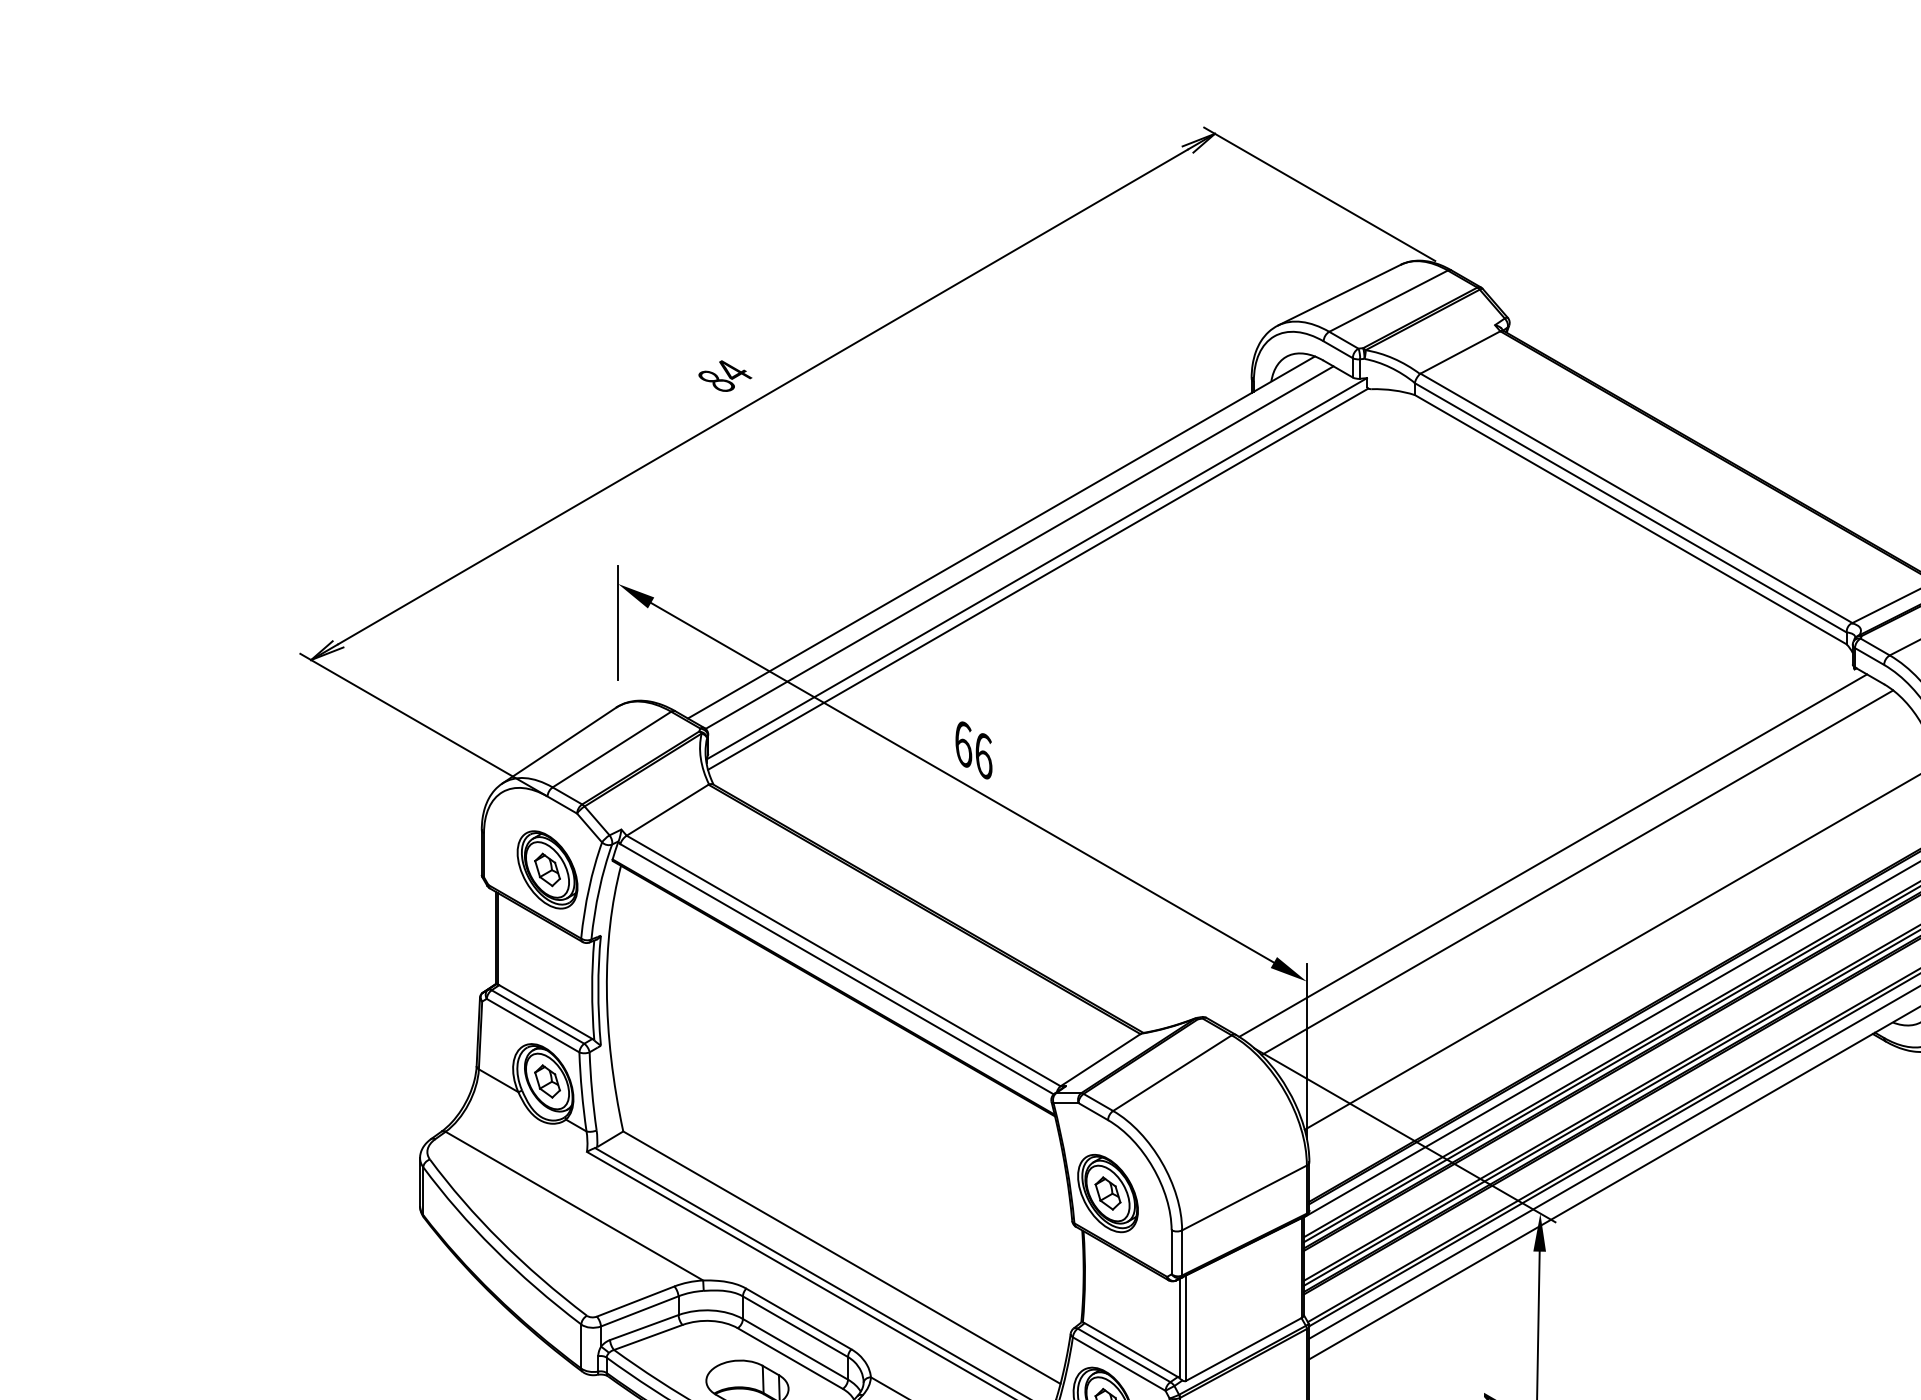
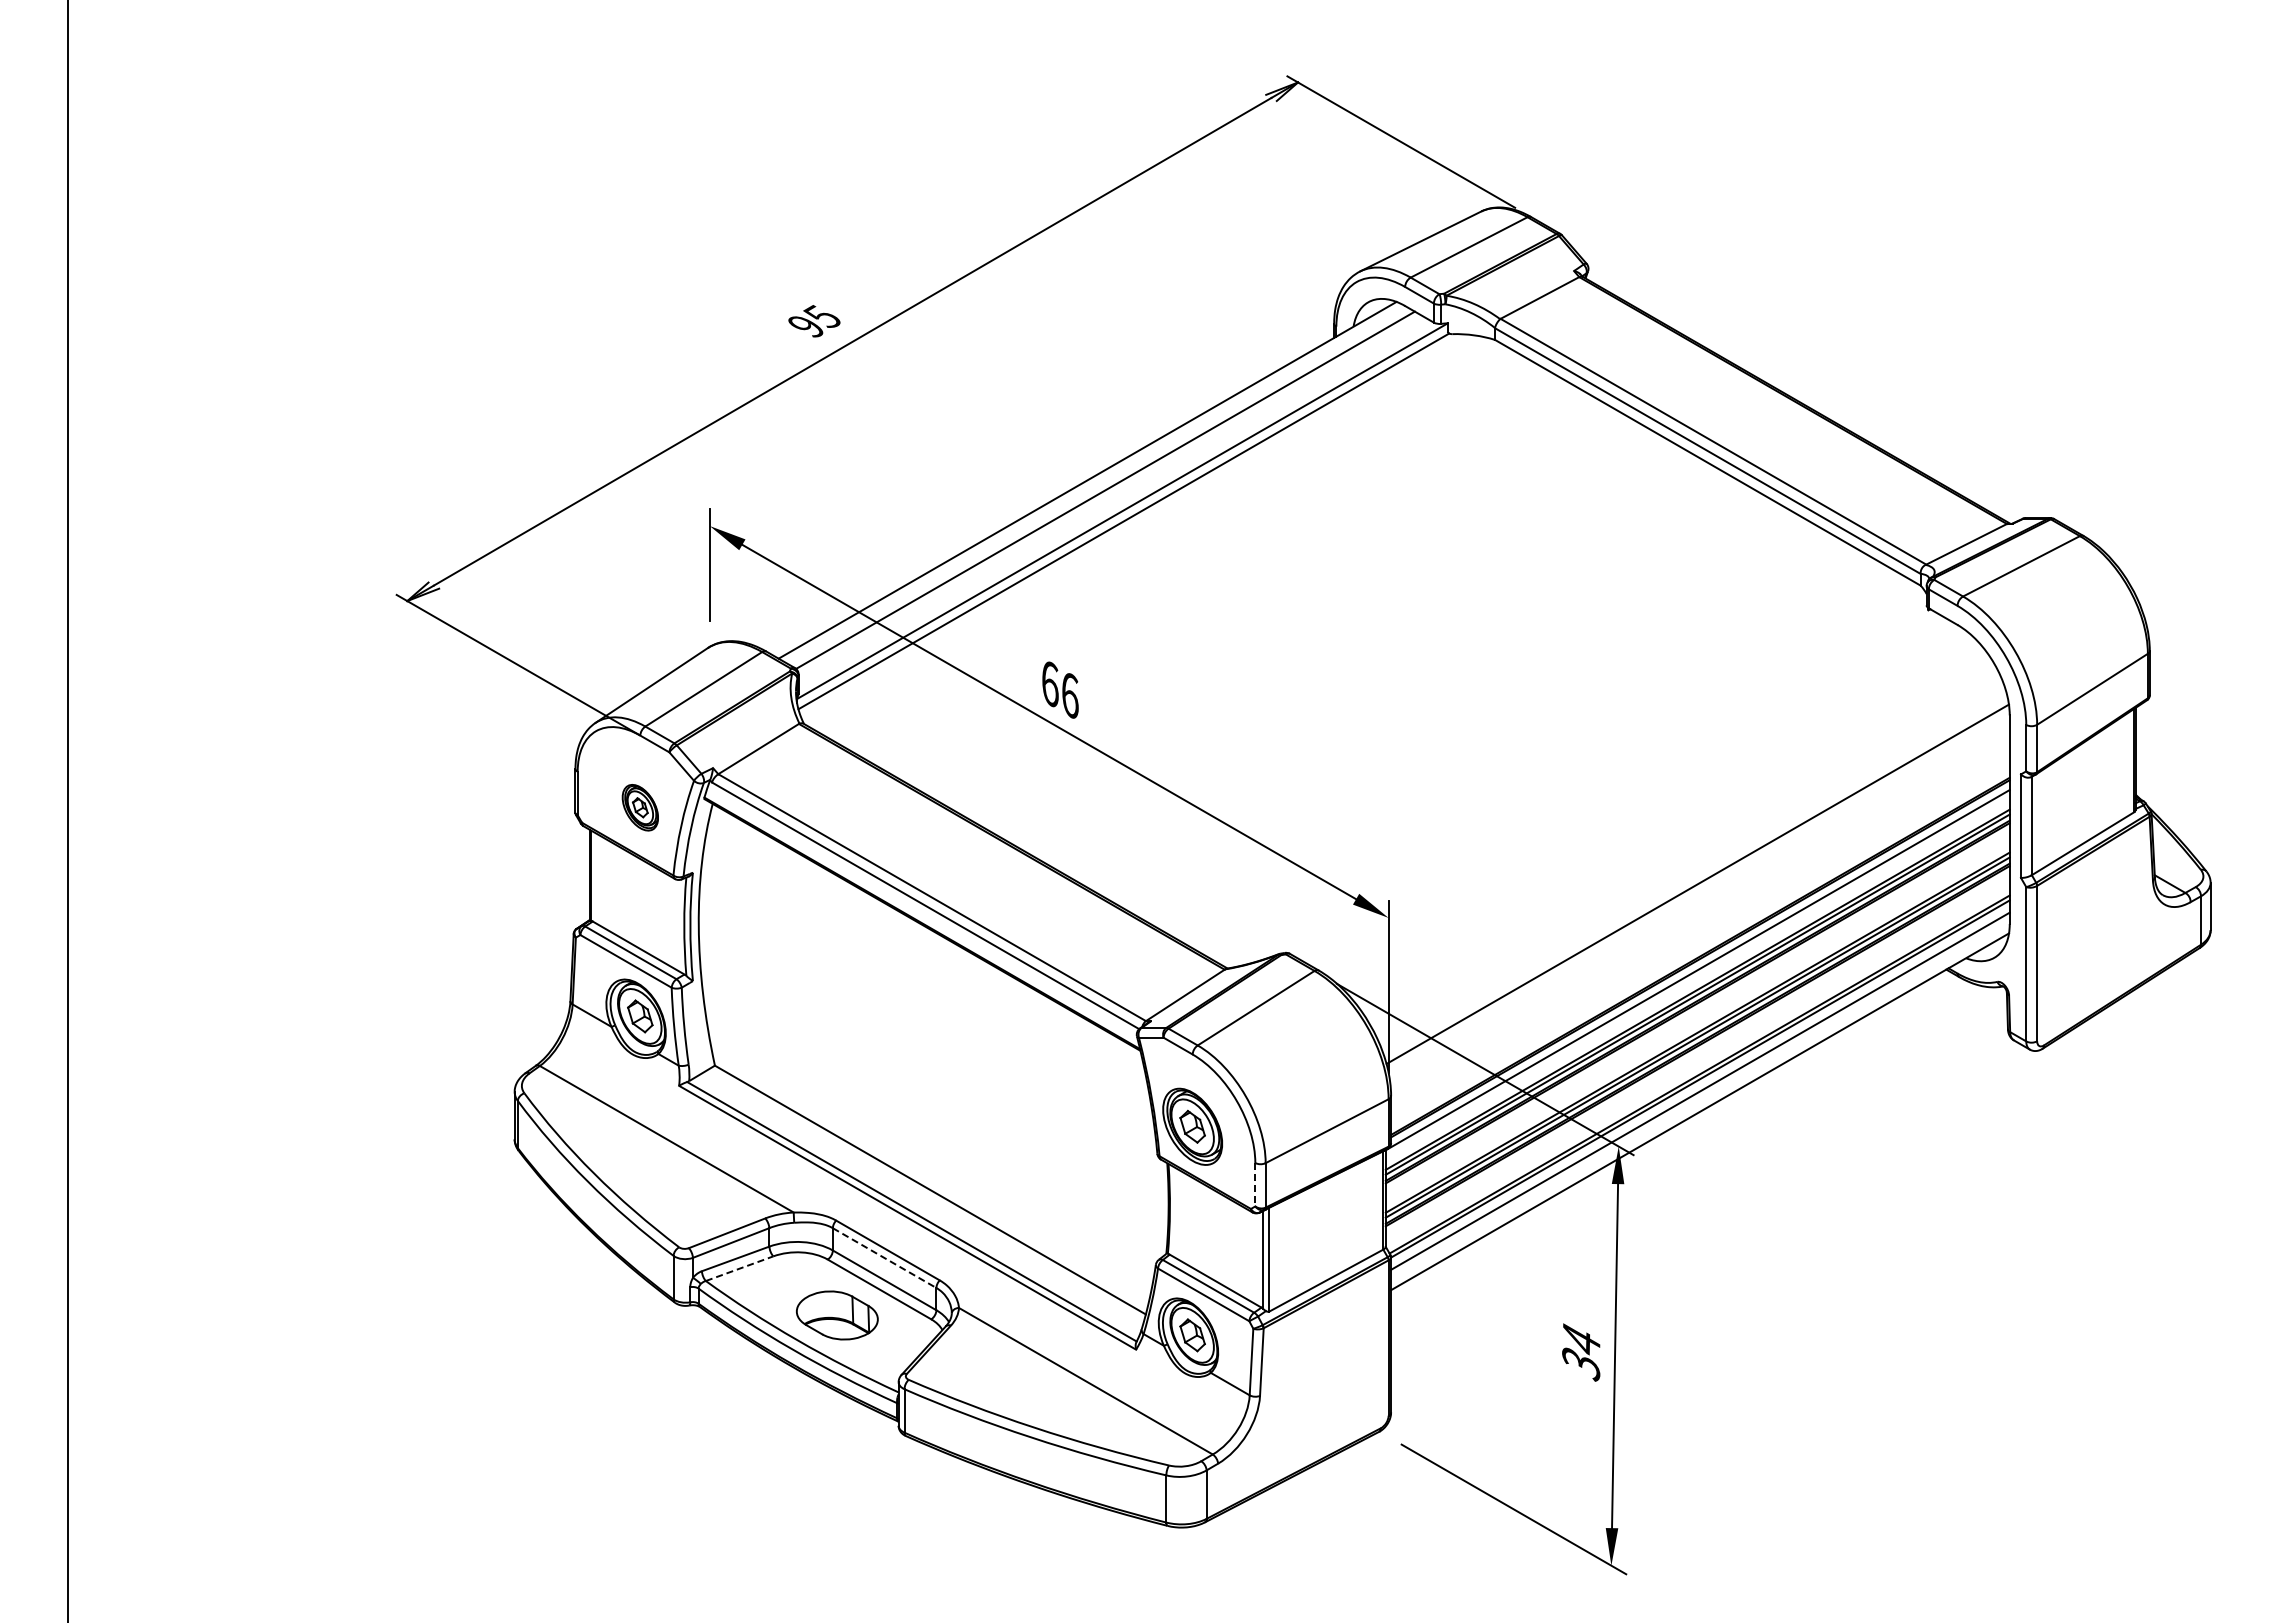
text: (725, 376) -> (815, 321), 84 -> 95
line: (1553, 855) -> (1631, 793), removed
part: (547, 869) -> (640, 807), size x0.6
line: (1577, 872) -> (1655, 810), removed
line: (1171, 1252) -> (1255, 1184), solid -> dashed
line: (795, 1327) -> (884, 1258), solid -> dashed
line: (648, 1337) -> (739, 1268), solid -> dashed

